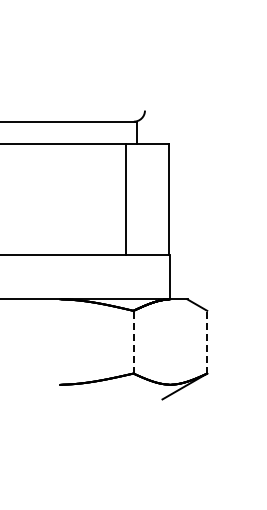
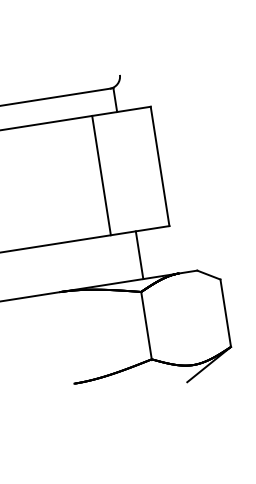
line: (125, 198) -> (100, 174), moved
line: (170, 276) -> (139, 254), moved
line: (207, 341) -> (225, 312), dashed -> solid
line: (133, 342) -> (146, 325), dashed -> solid

